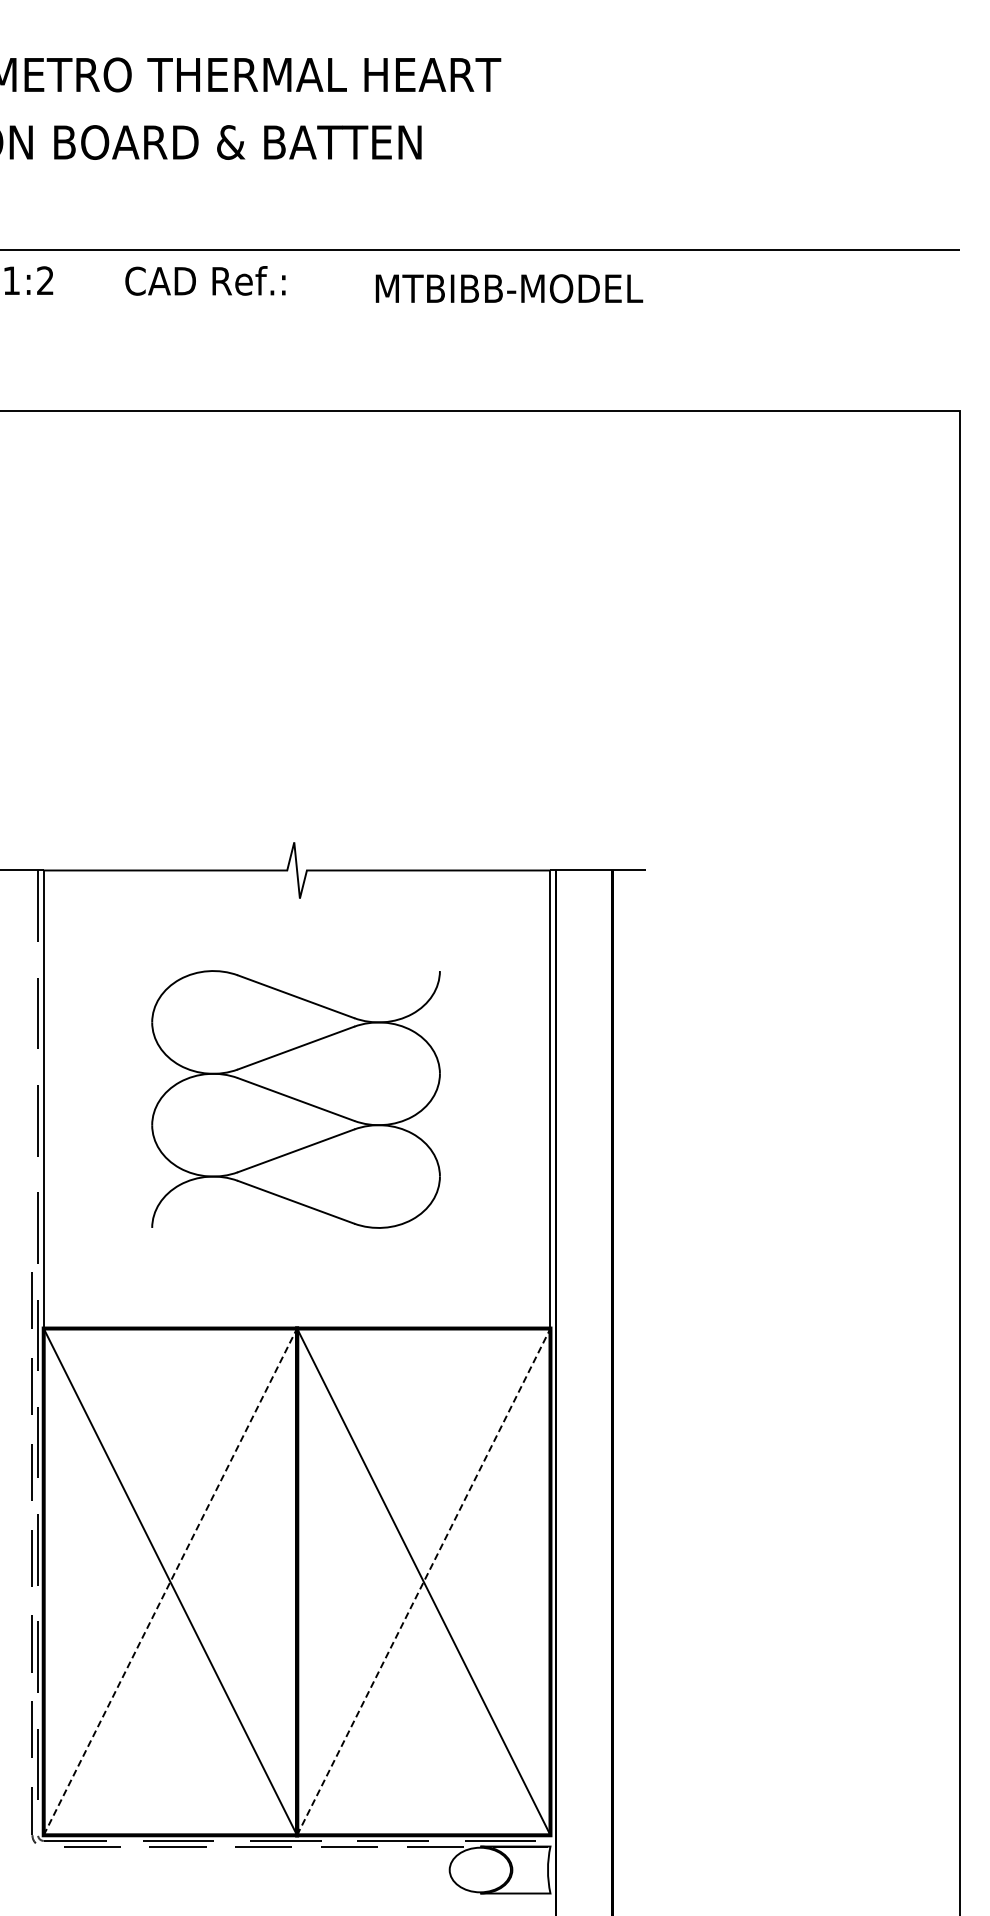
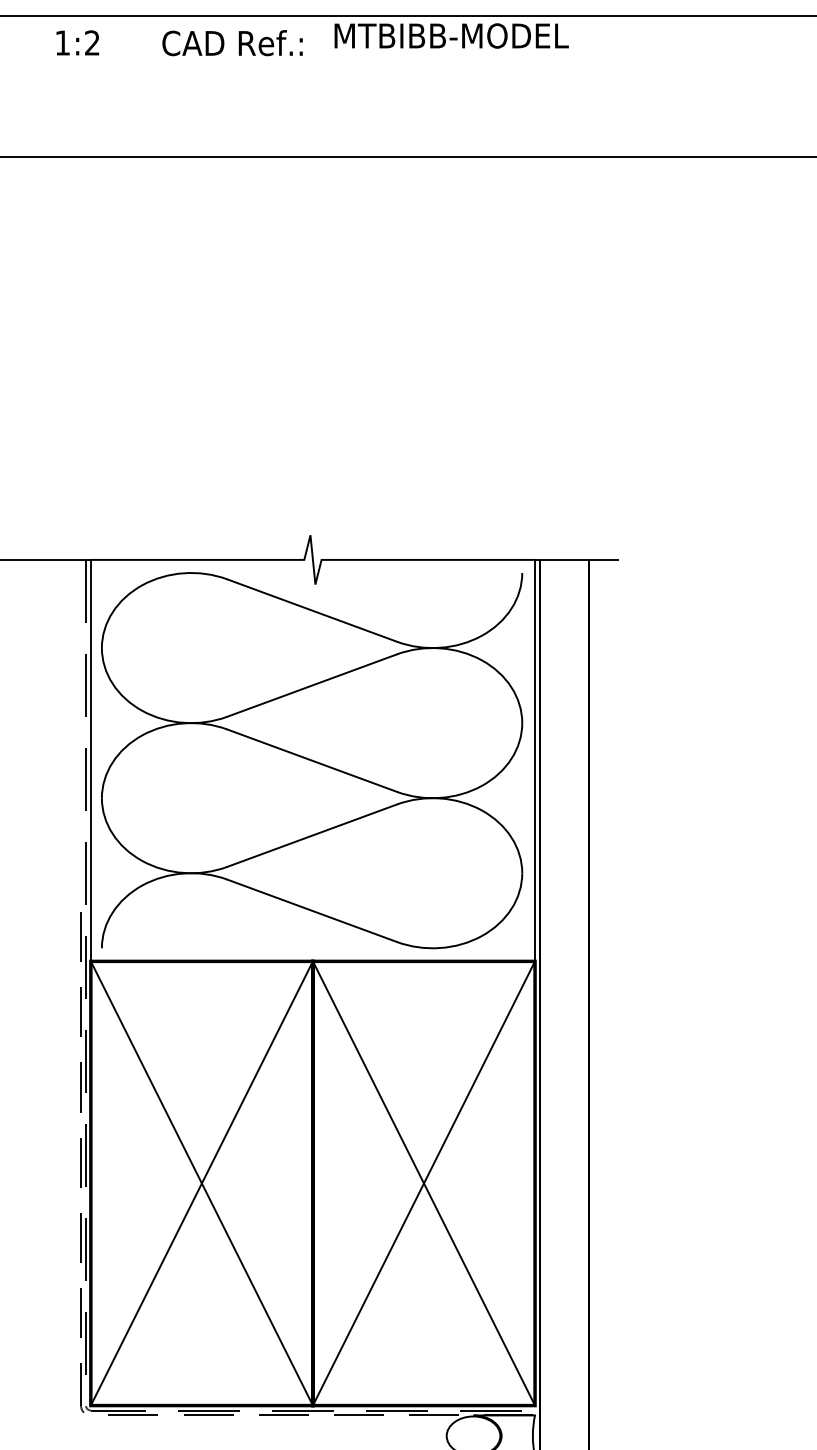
text: (509, 288) -> (451, 35), moved
part: (295, 1099) -> (311, 760), size x1.67
line: (170, 1581) -> (201, 1183), dashed -> solid
line: (424, 1581) -> (424, 1183), dashed -> solid

